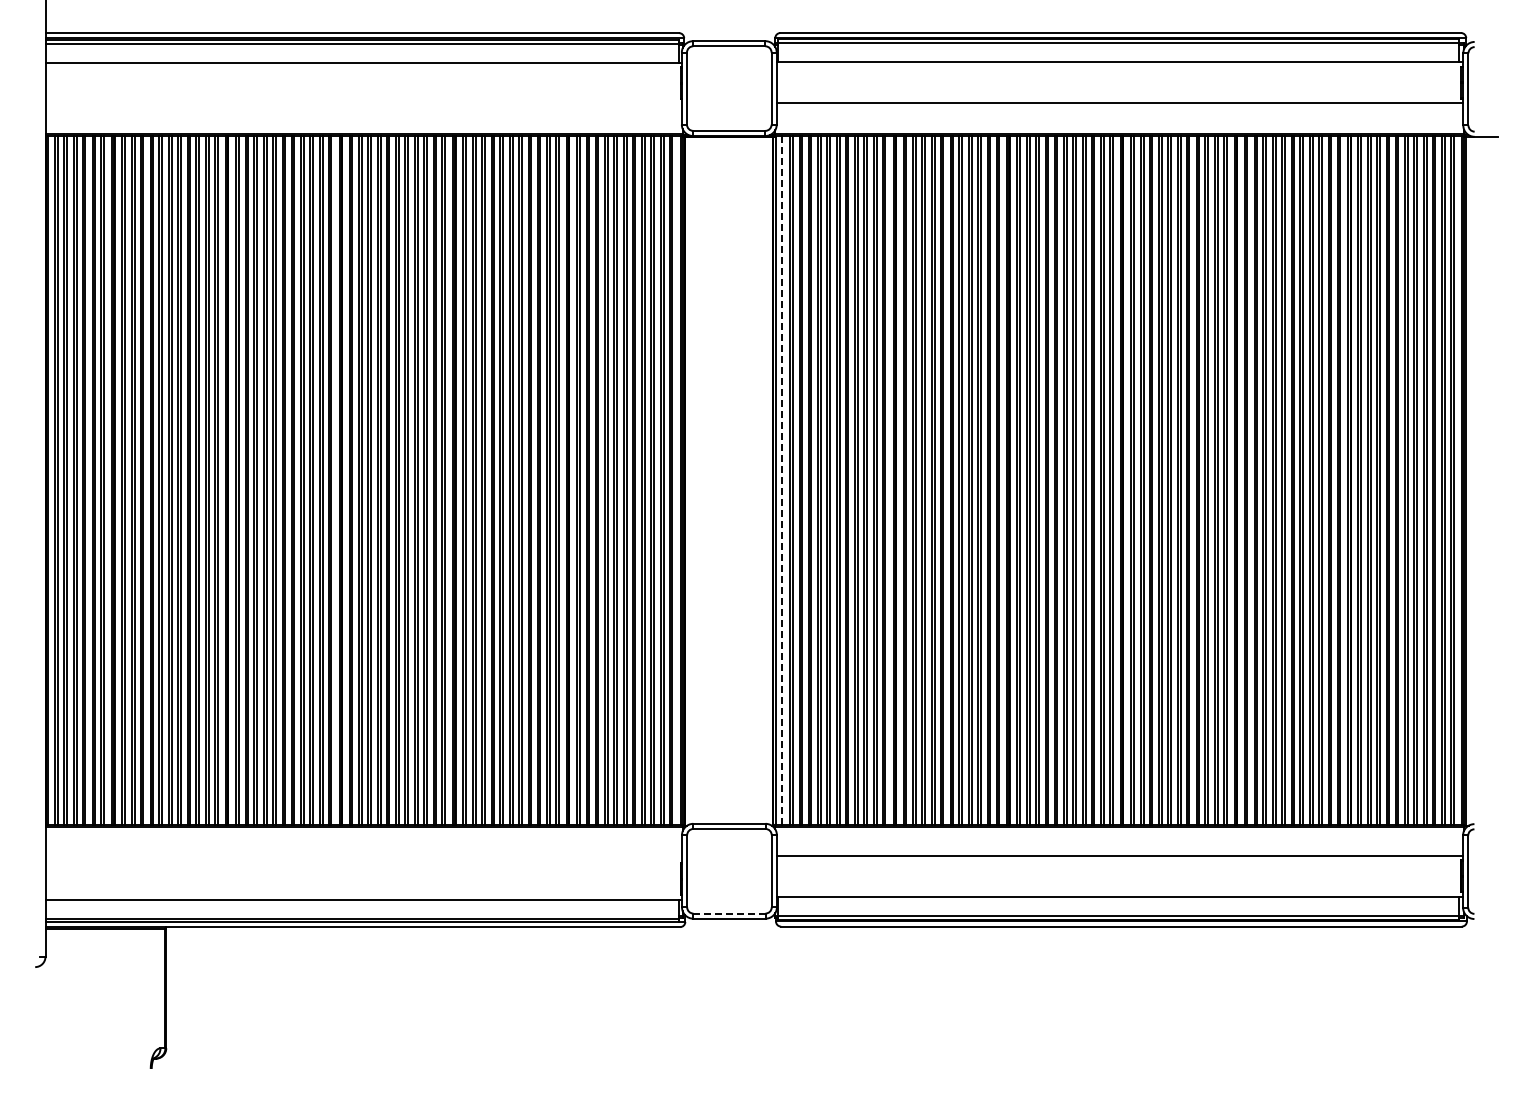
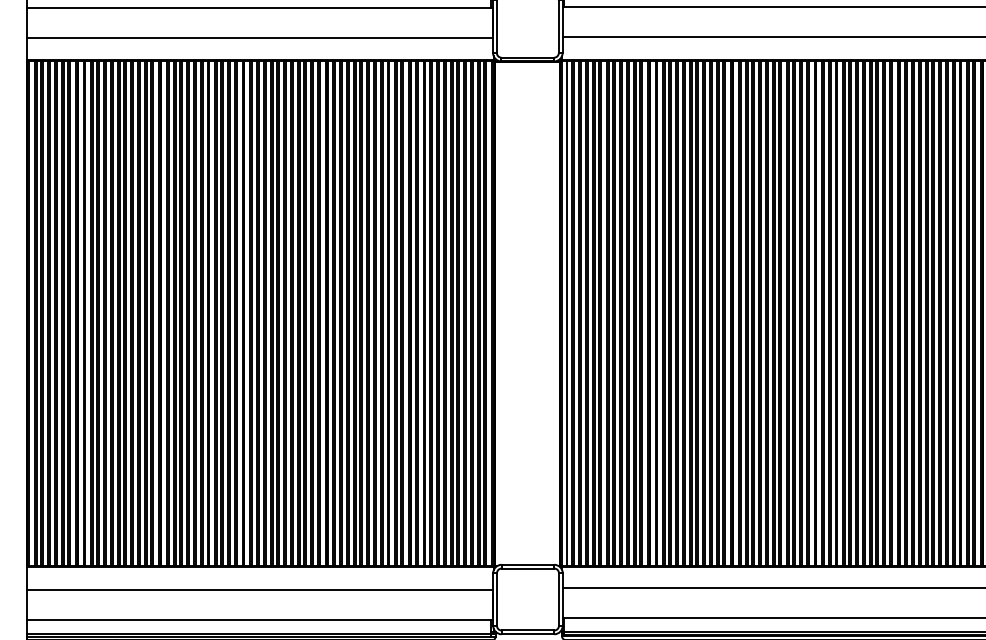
line: (363, 103) -> (260, 37), added
line: (782, 479) -> (566, 312), dashed -> solid
line: (363, 858) -> (260, 590), added
line: (729, 913) -> (528, 630), dashed -> solid

